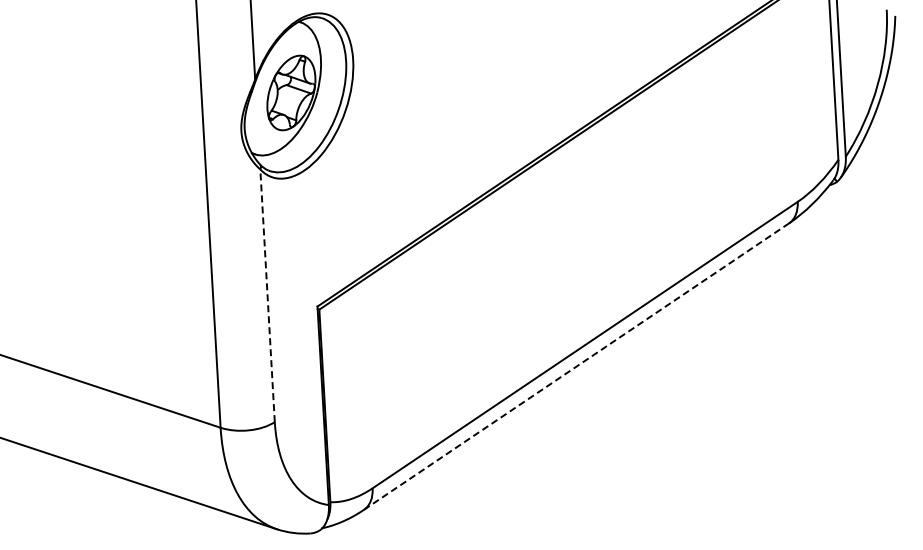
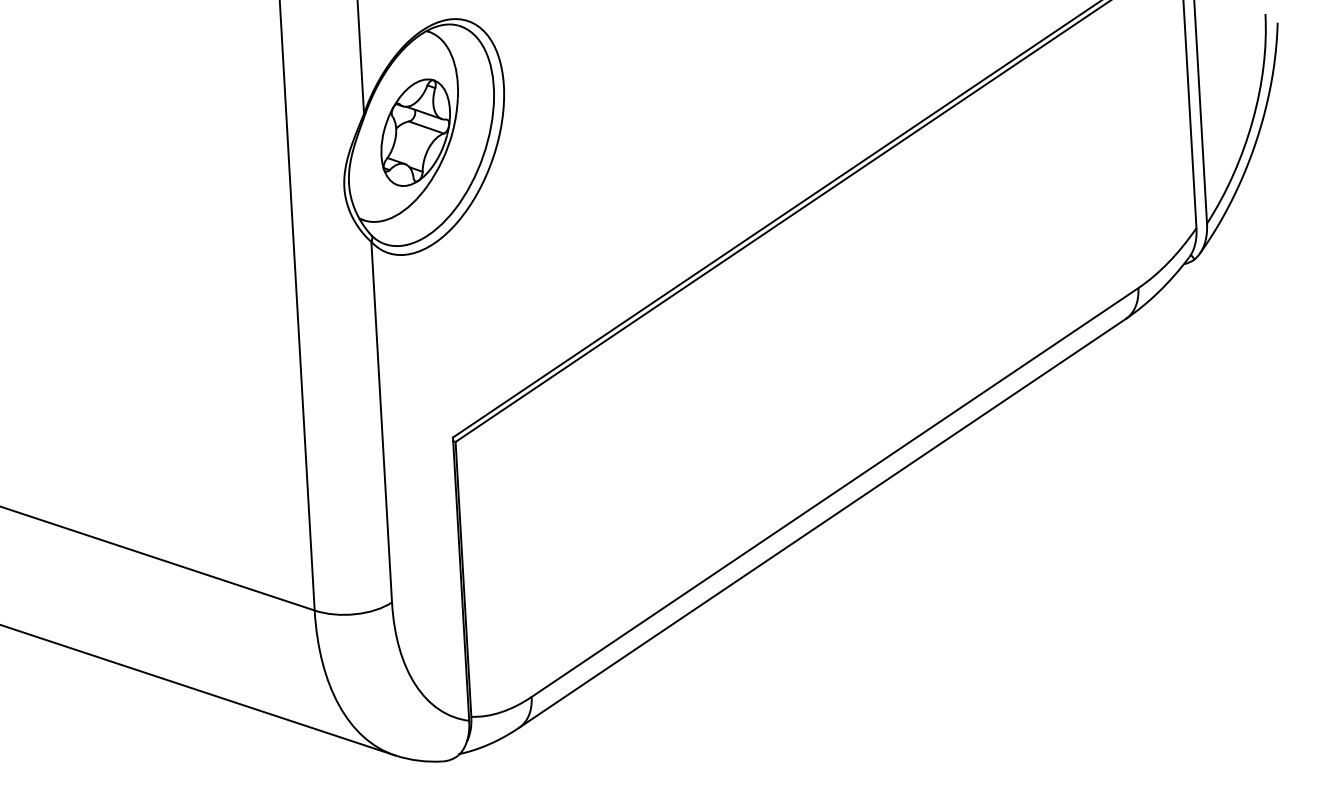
line: (267, 295) -> (381, 421), dashed -> solid
line: (576, 366) -> (822, 523), dashed -> solid

